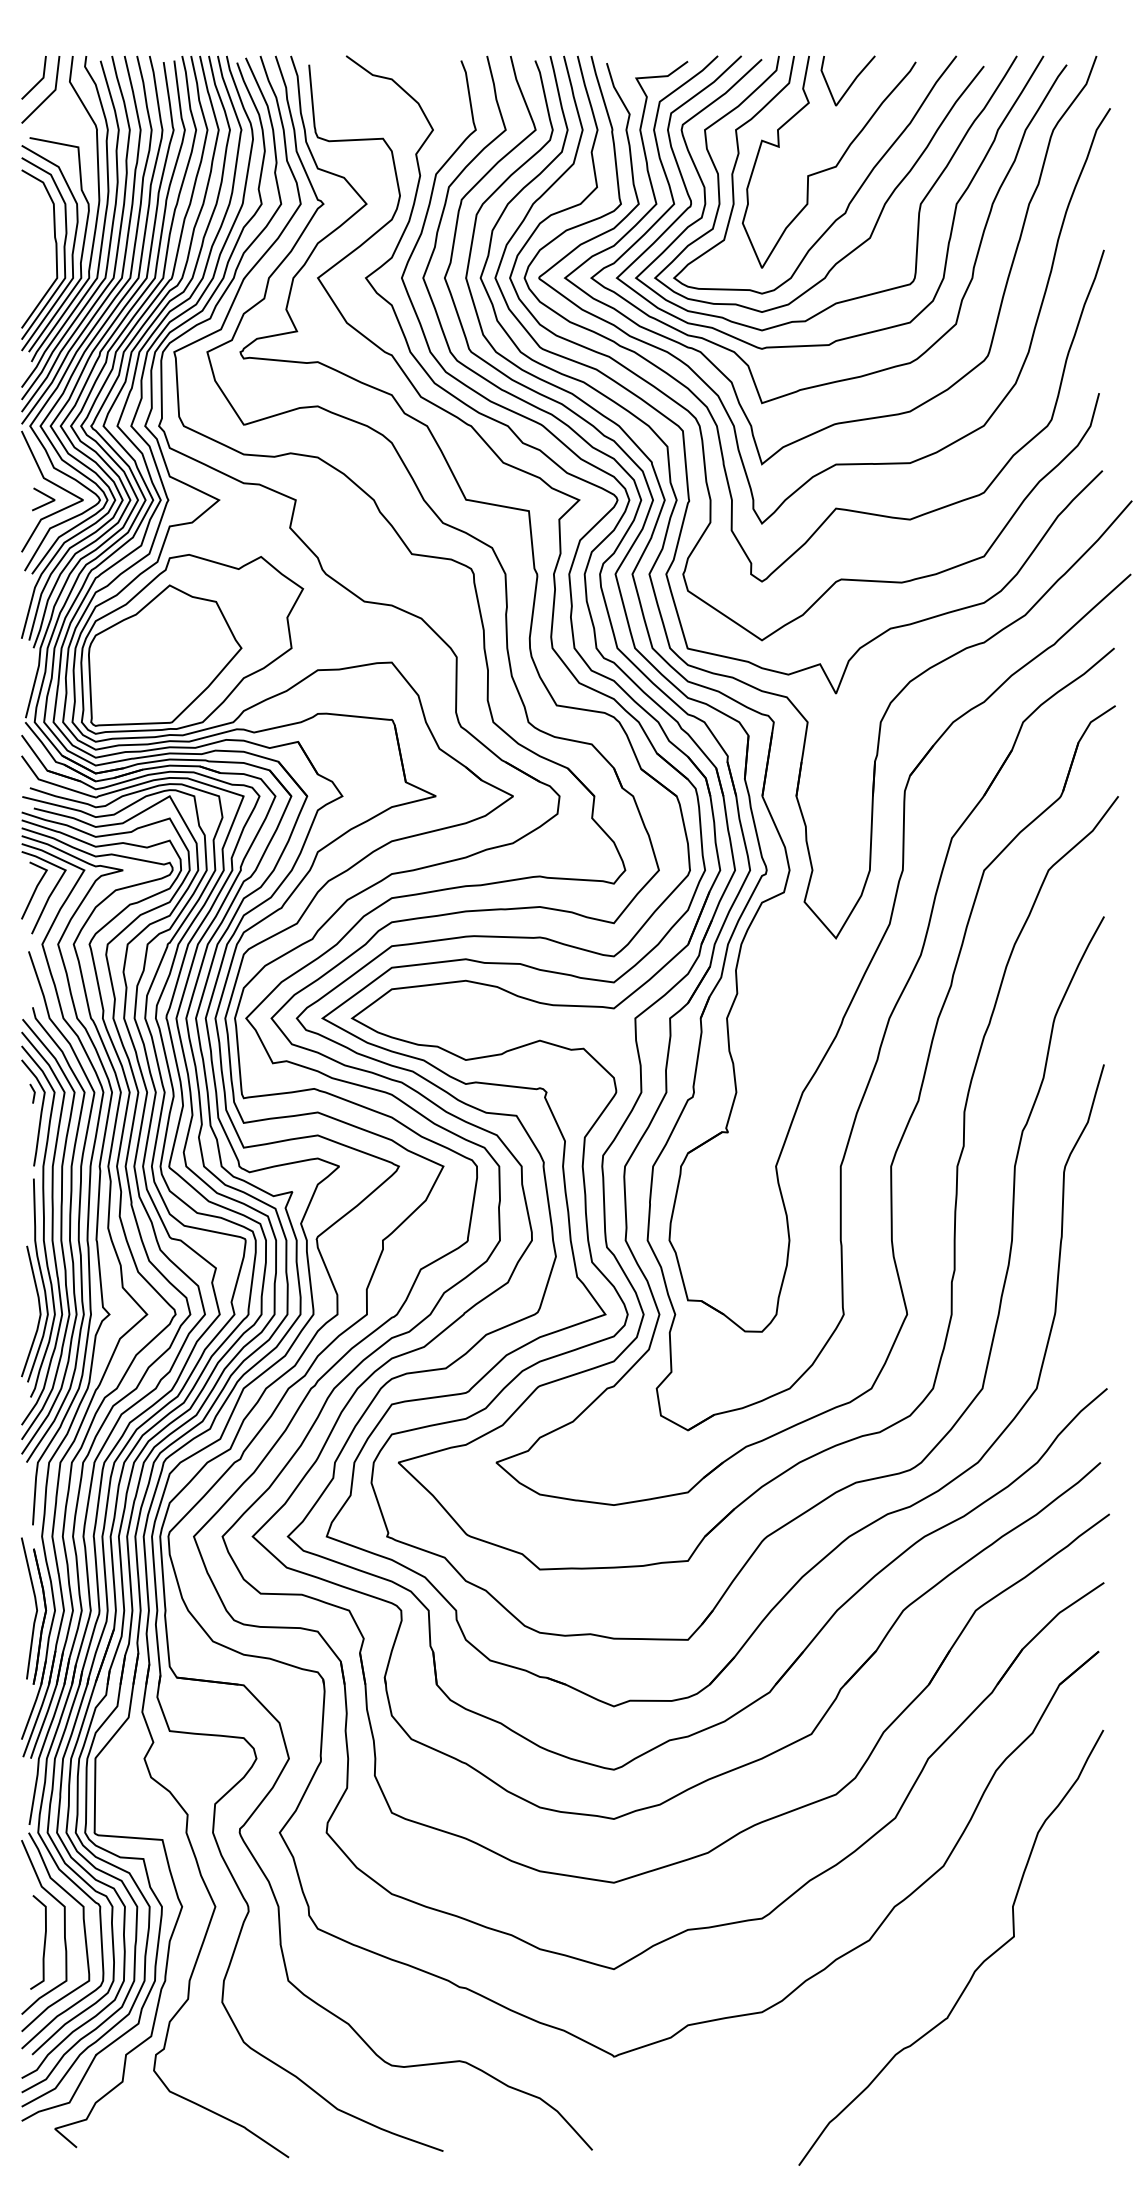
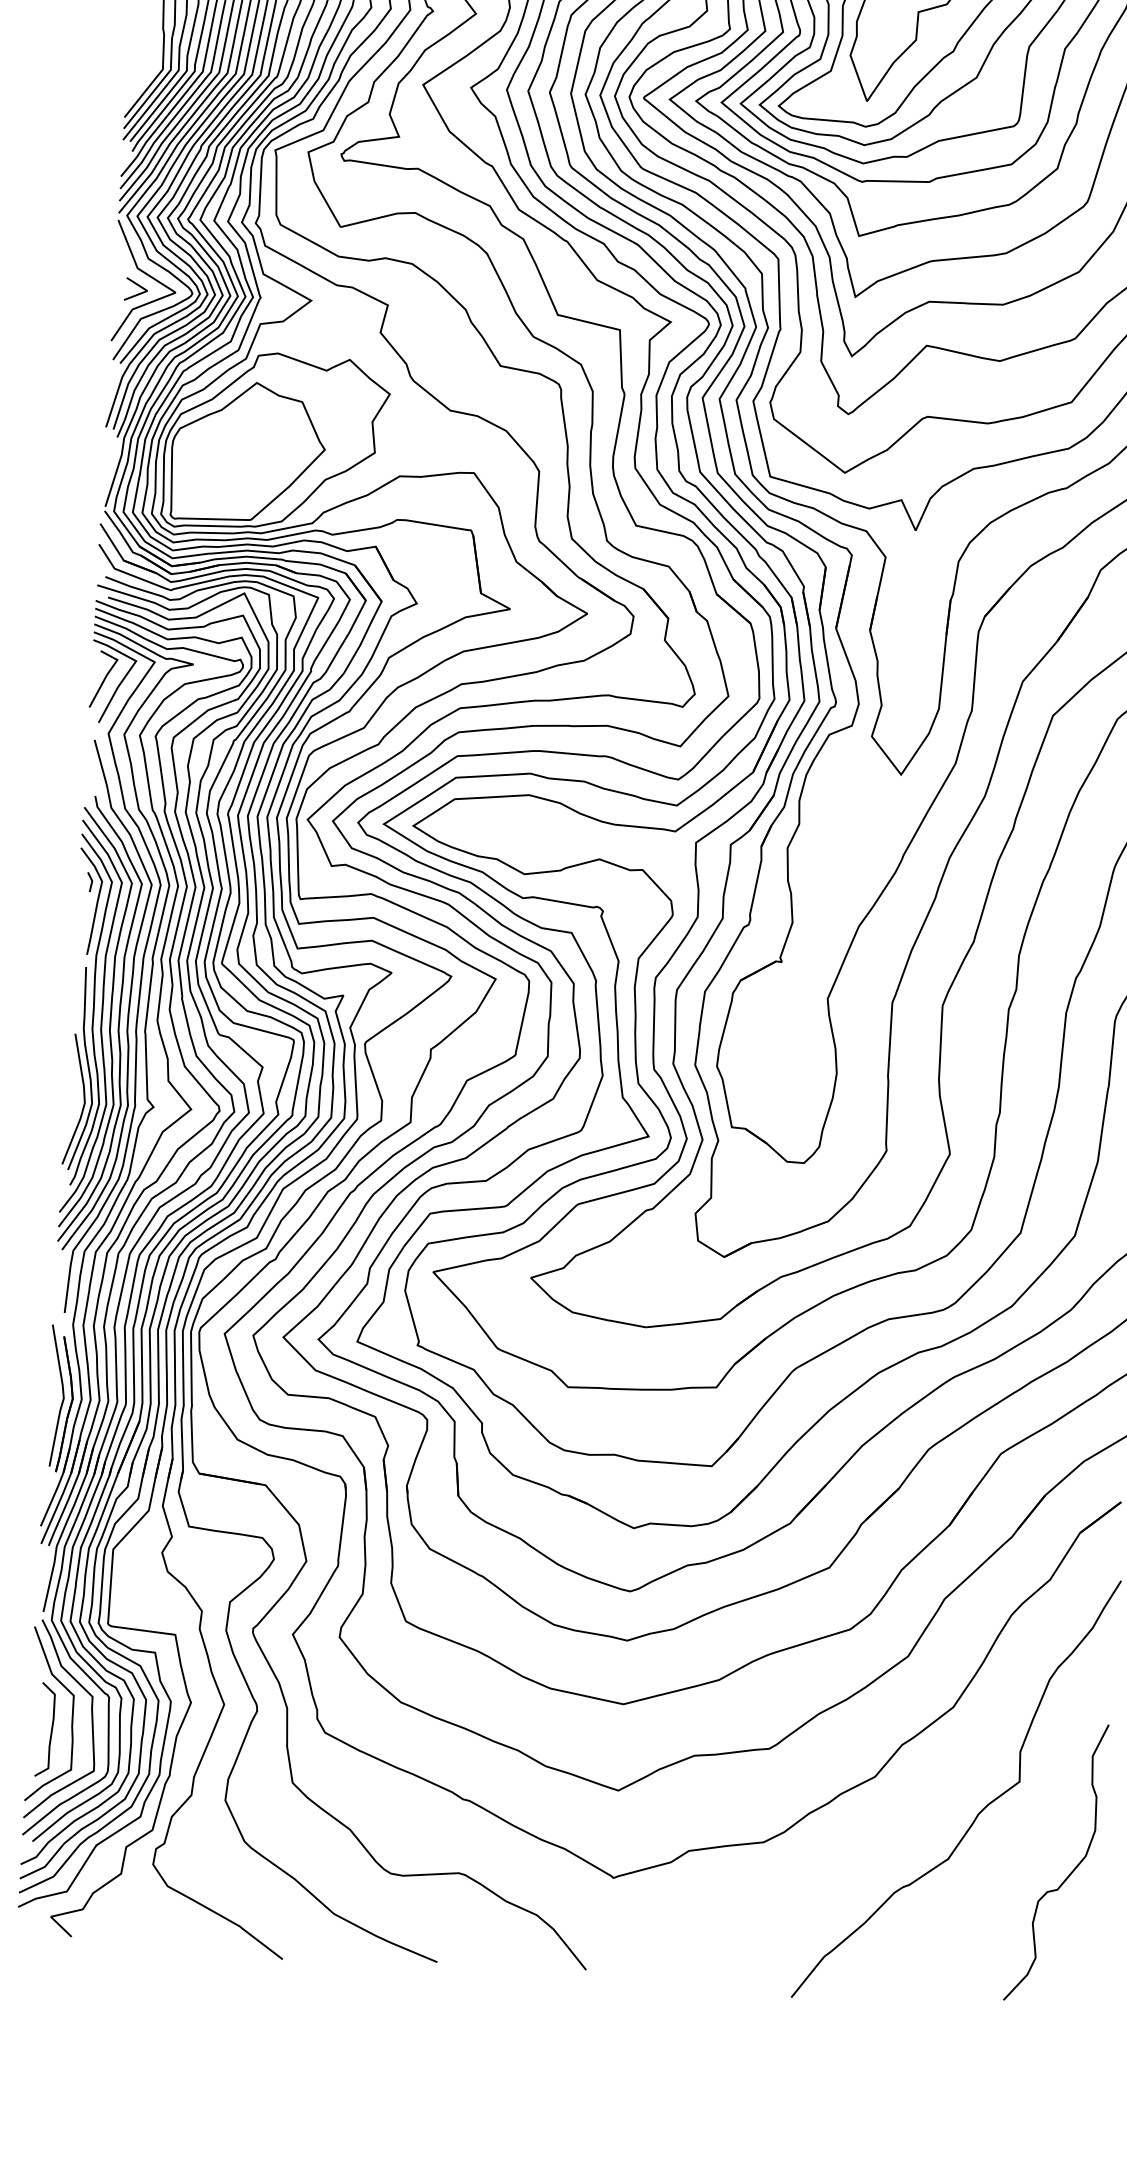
curve: (1070, 2023) -> (1070, 1871), added

